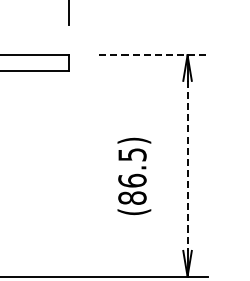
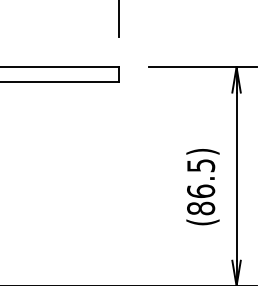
line: (154, 55) -> (203, 67), dashed -> solid
line: (187, 166) -> (236, 177), dashed -> solid
text: (133, 176) -> (202, 187), moved

